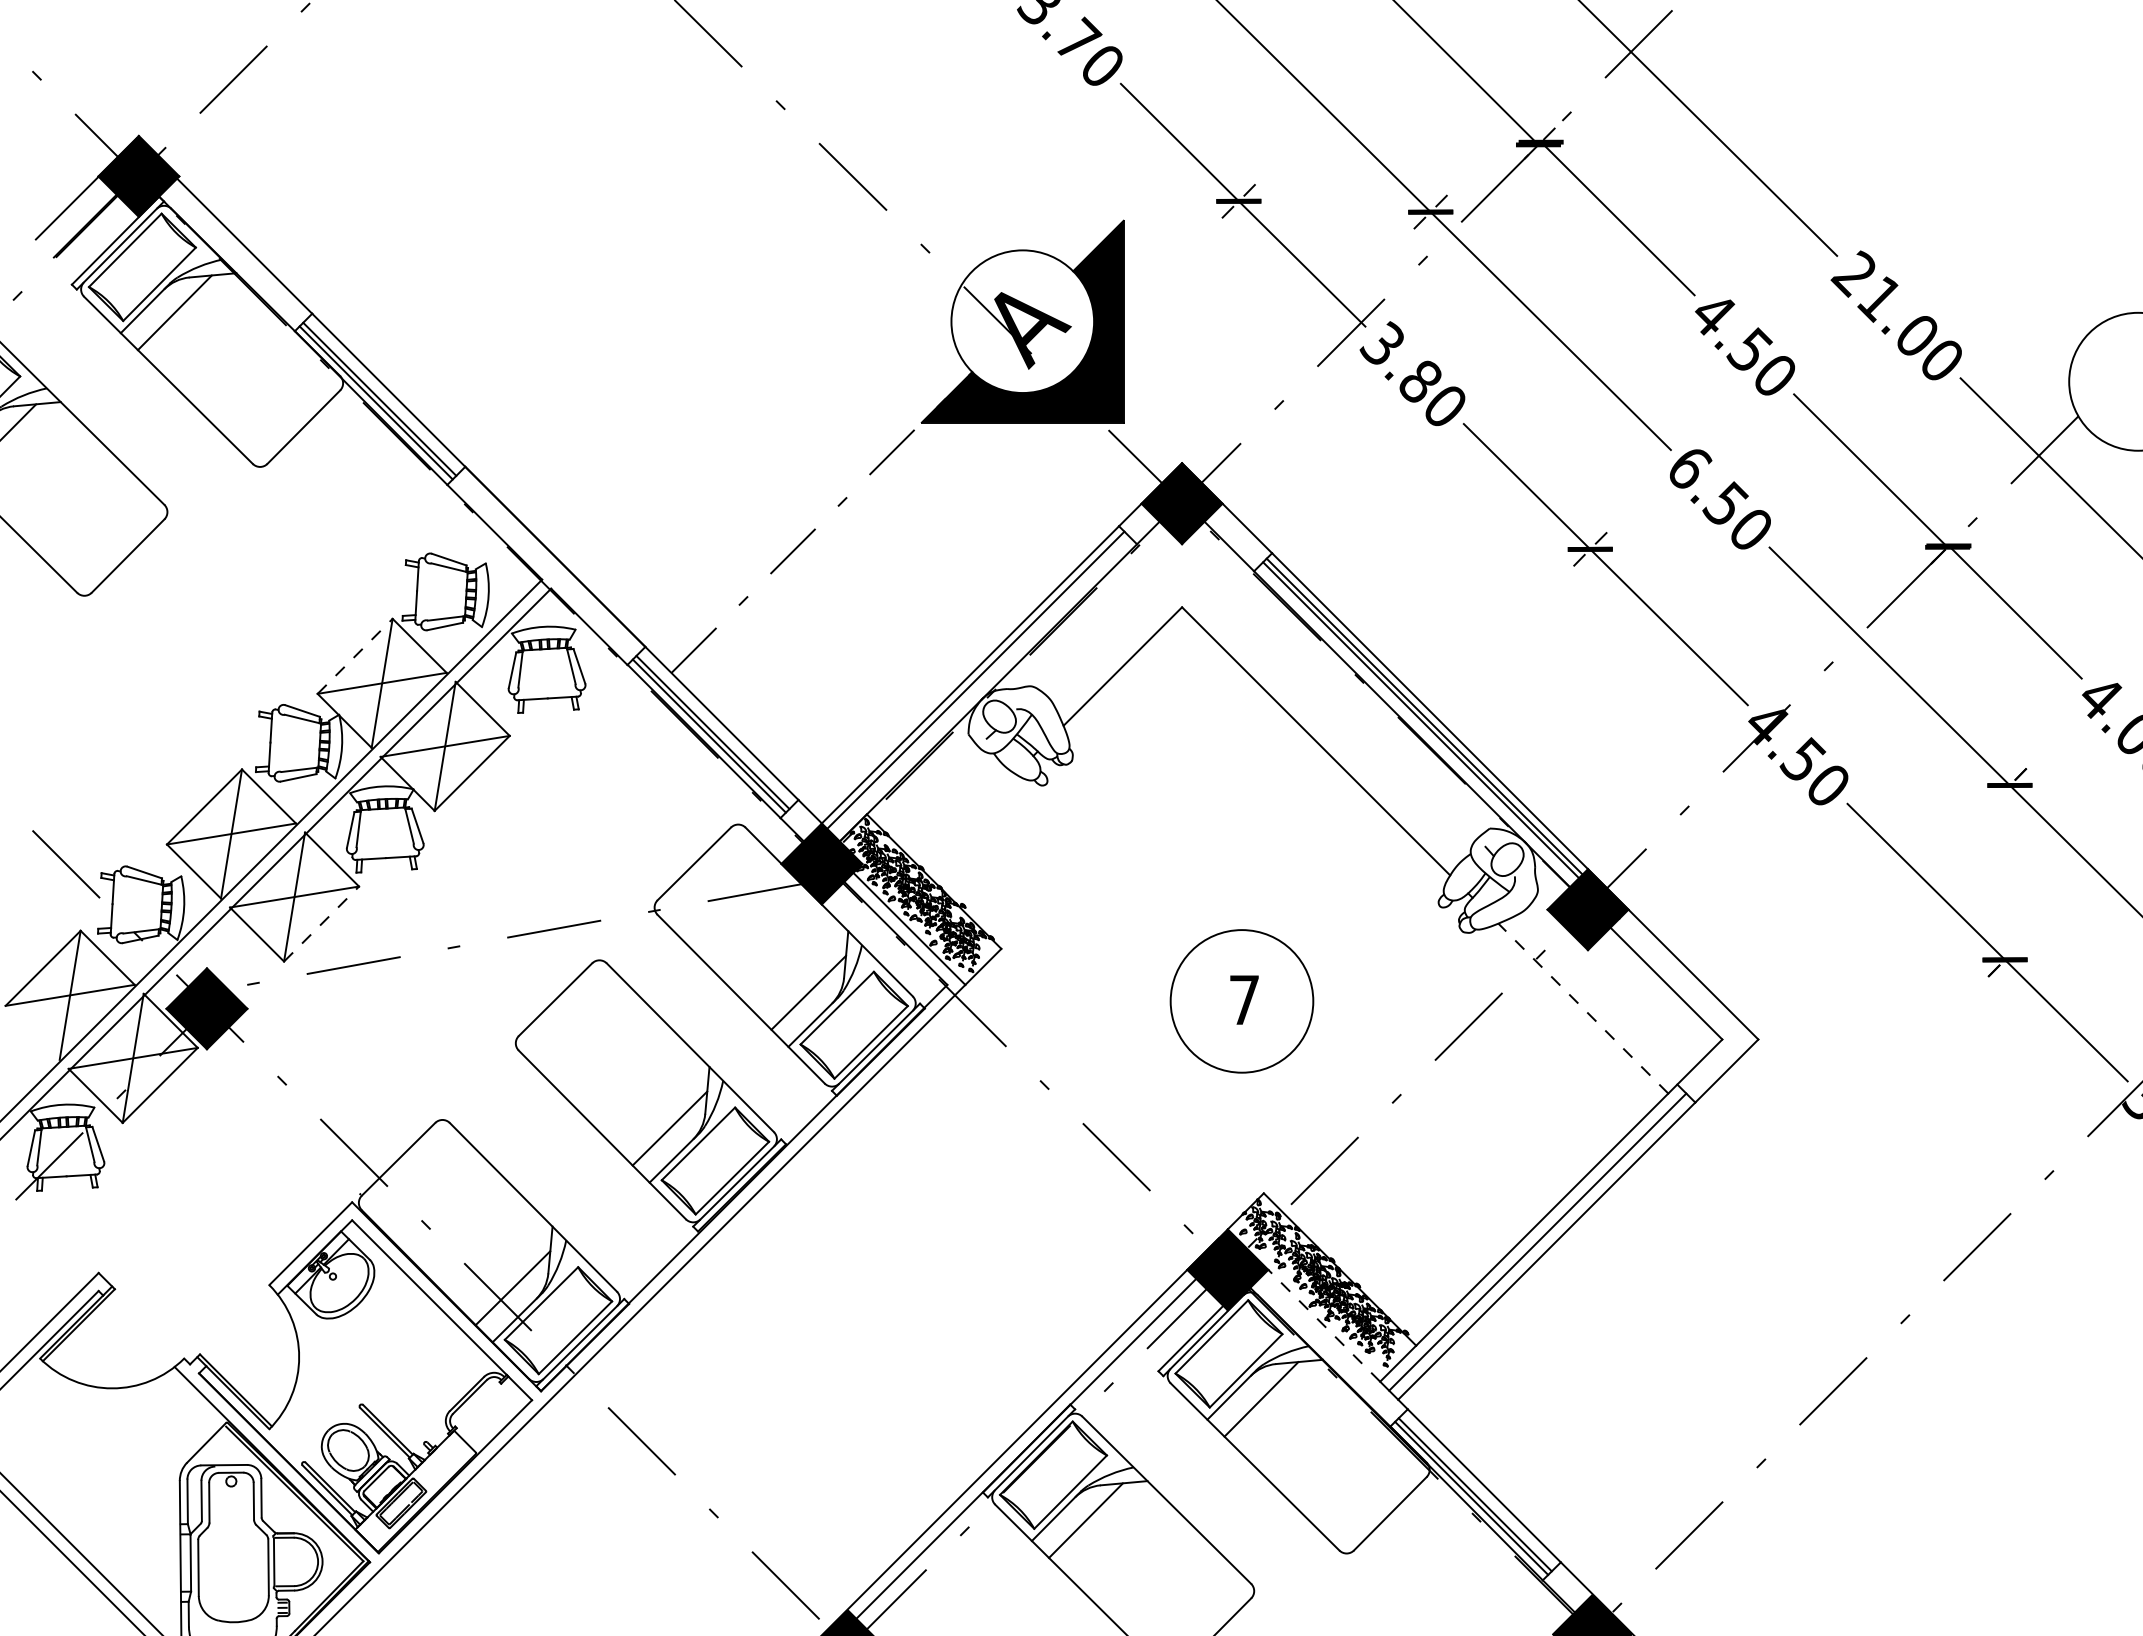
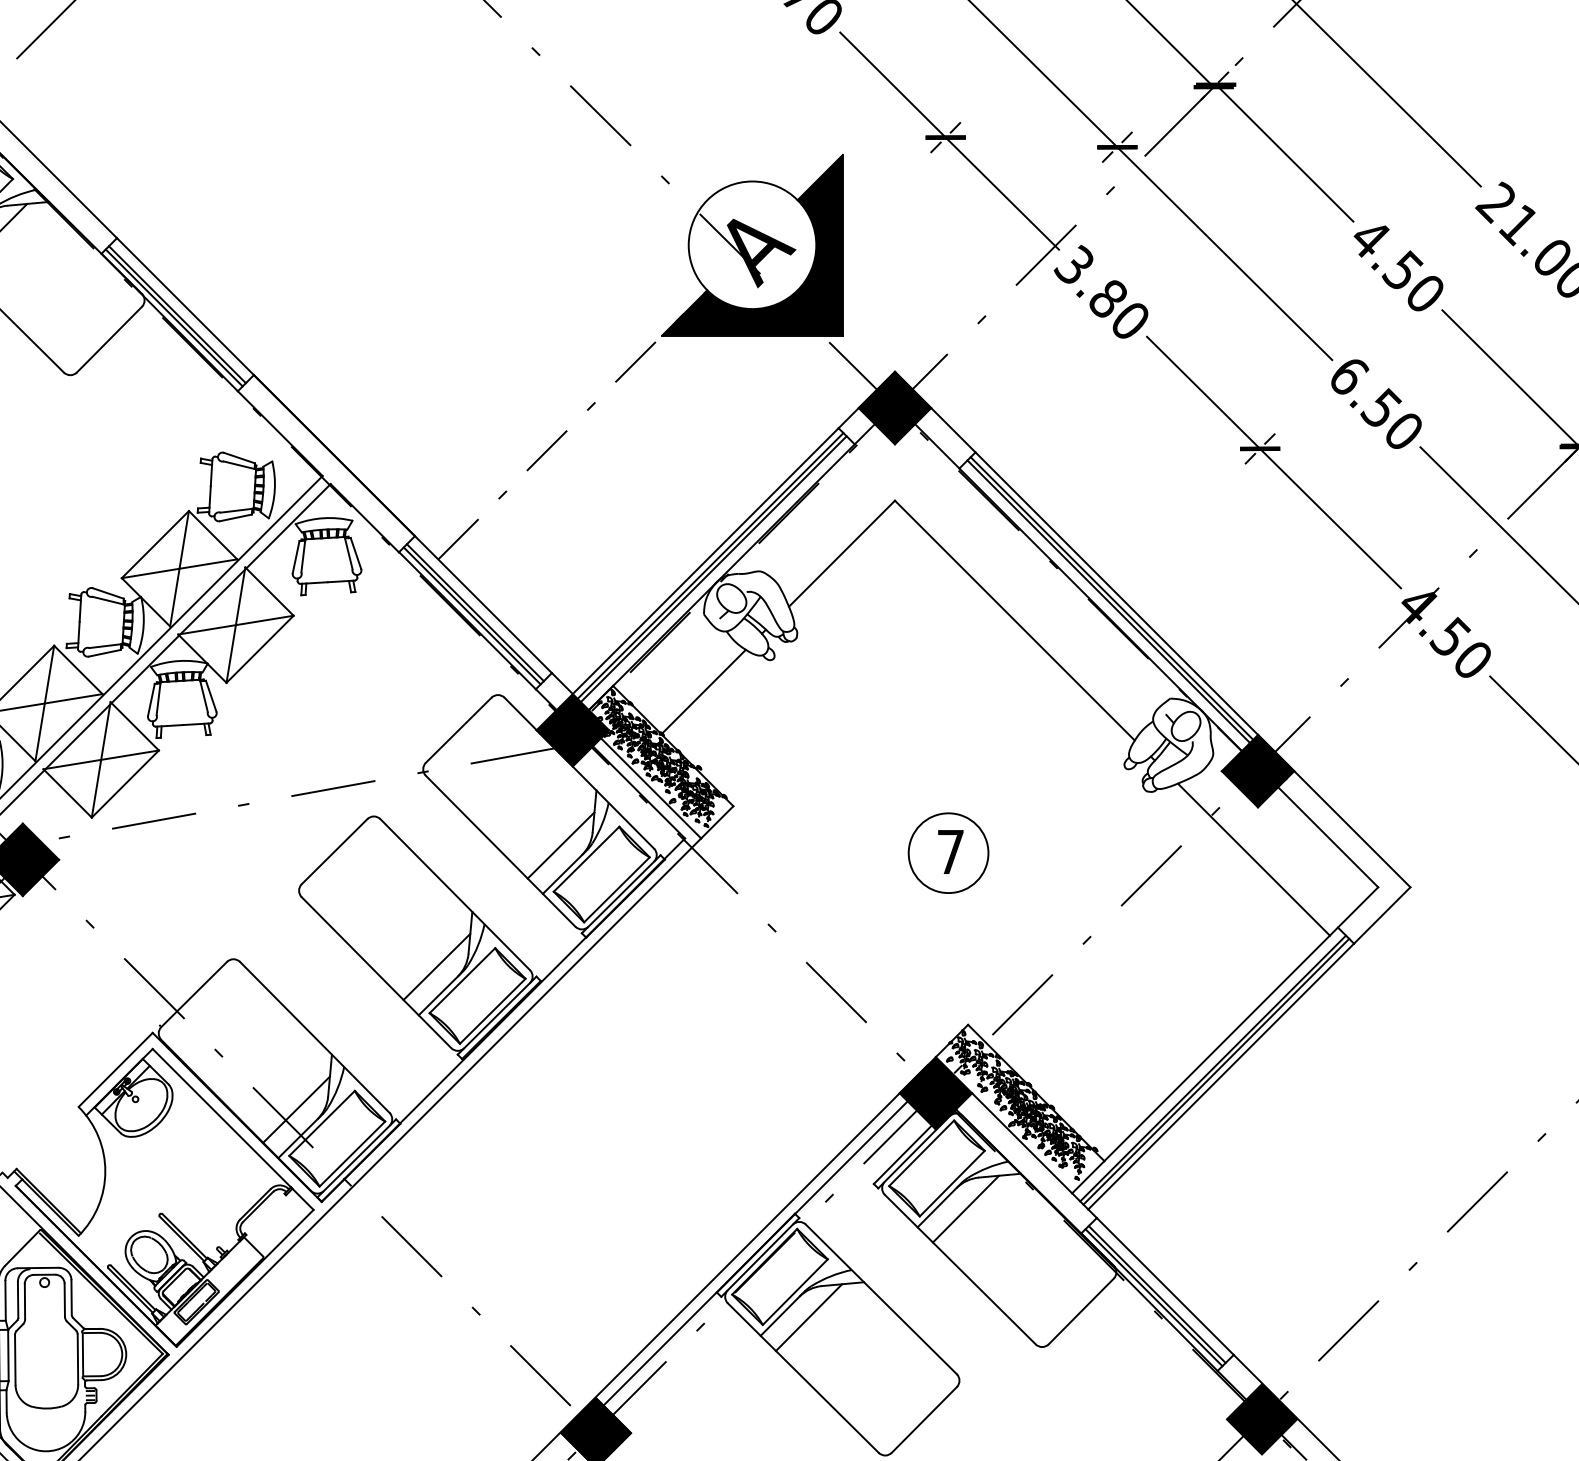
line: (355, 656) -> (155, 544), dashed -> solid
line: (979, 683) -> (713, 568), added
line: (967, 821) -> (703, 692), added
line: (321, 923) -> (125, 783), dashed -> solid
circle: (1241, 1000) -> (948, 852), size x0.62
line: (1583, 1008) -> (1254, 859), dashed -> solid
line: (1540, 1245) -> (1215, 1071), added
line: (1323, 1325) -> (1021, 1143), dashed -> solid

